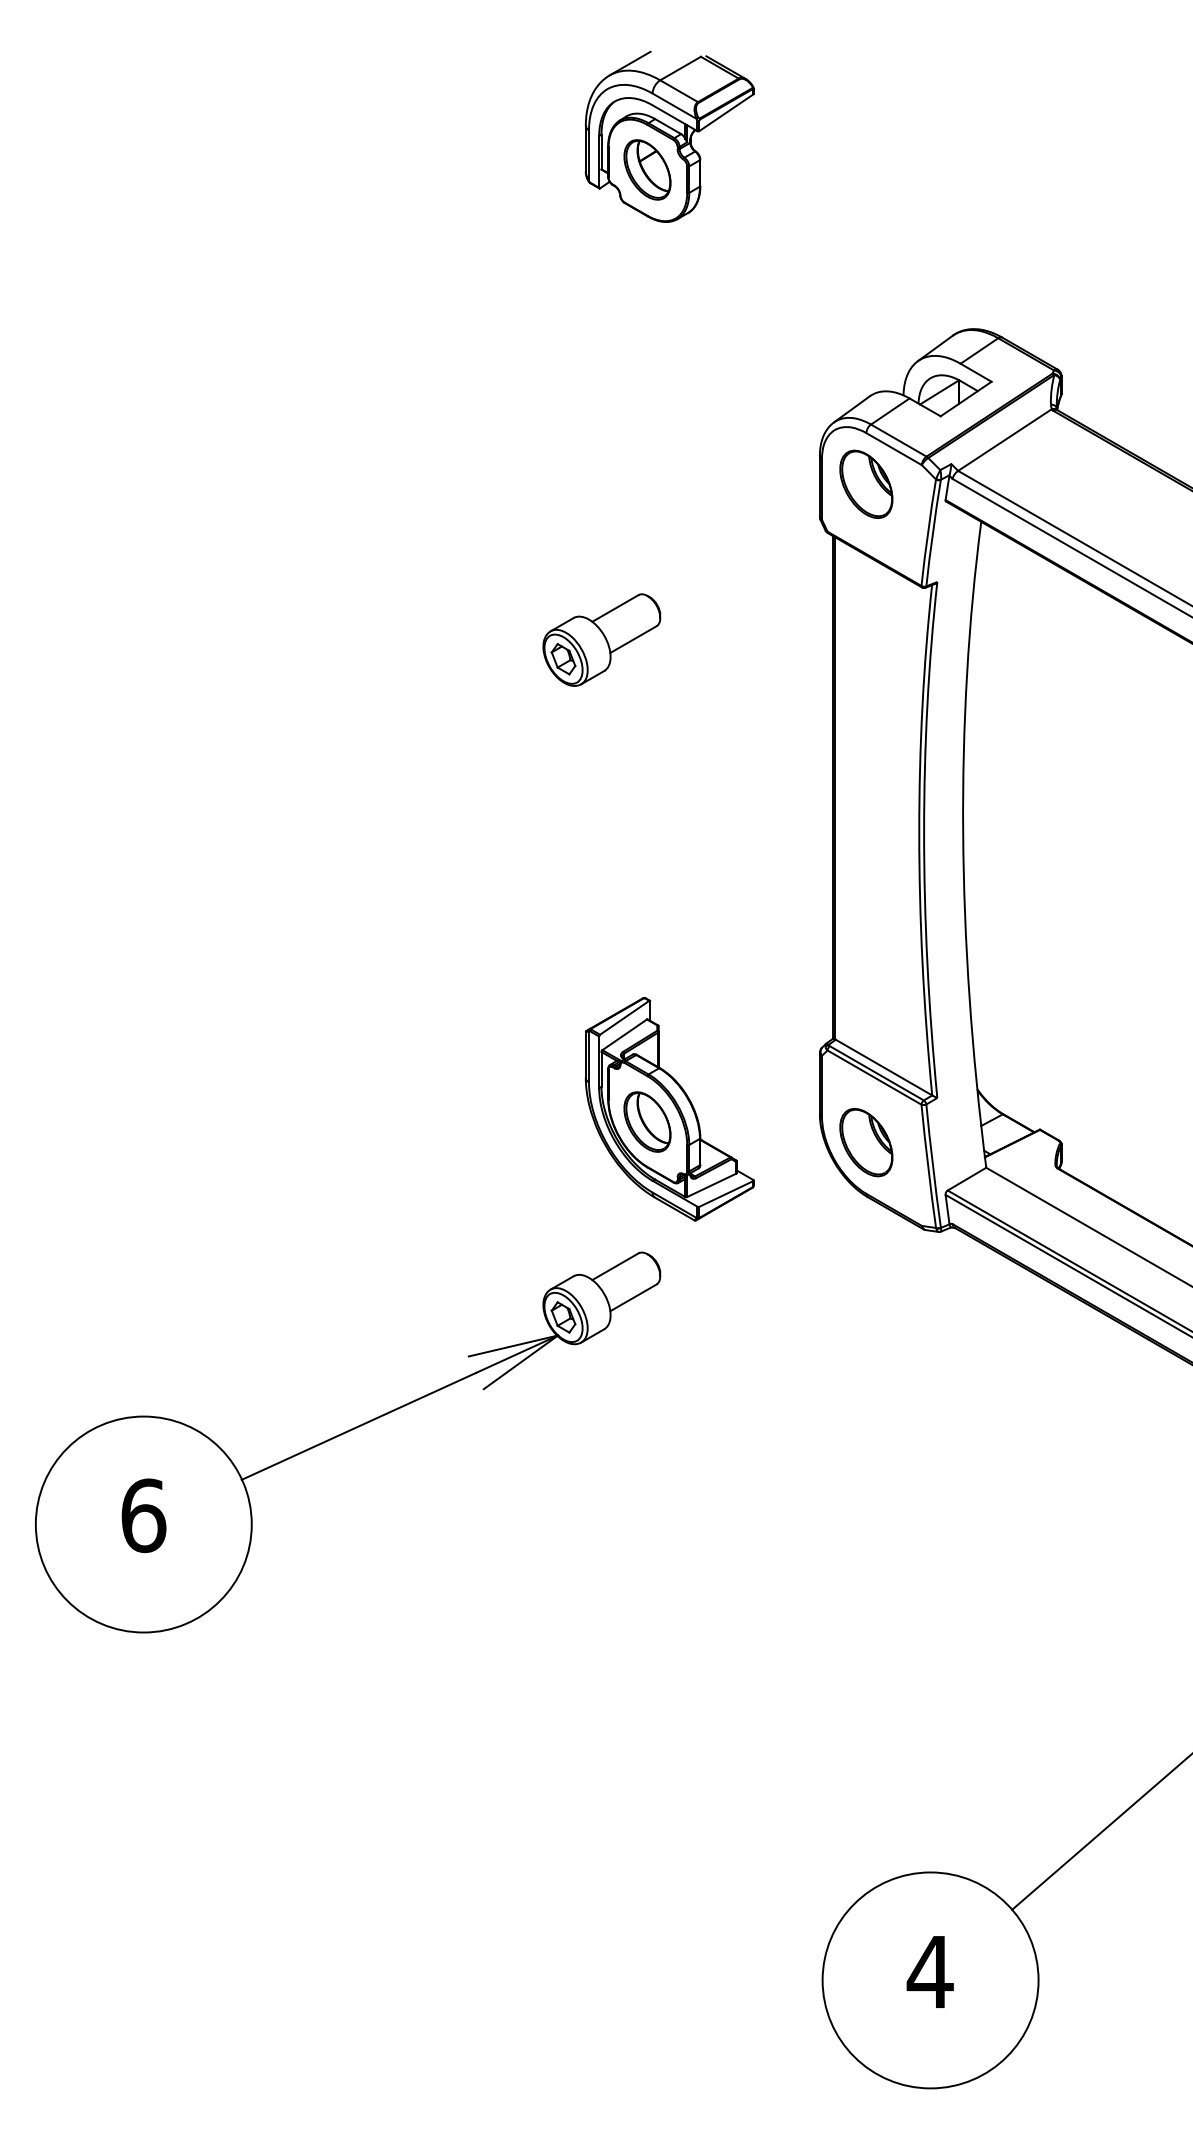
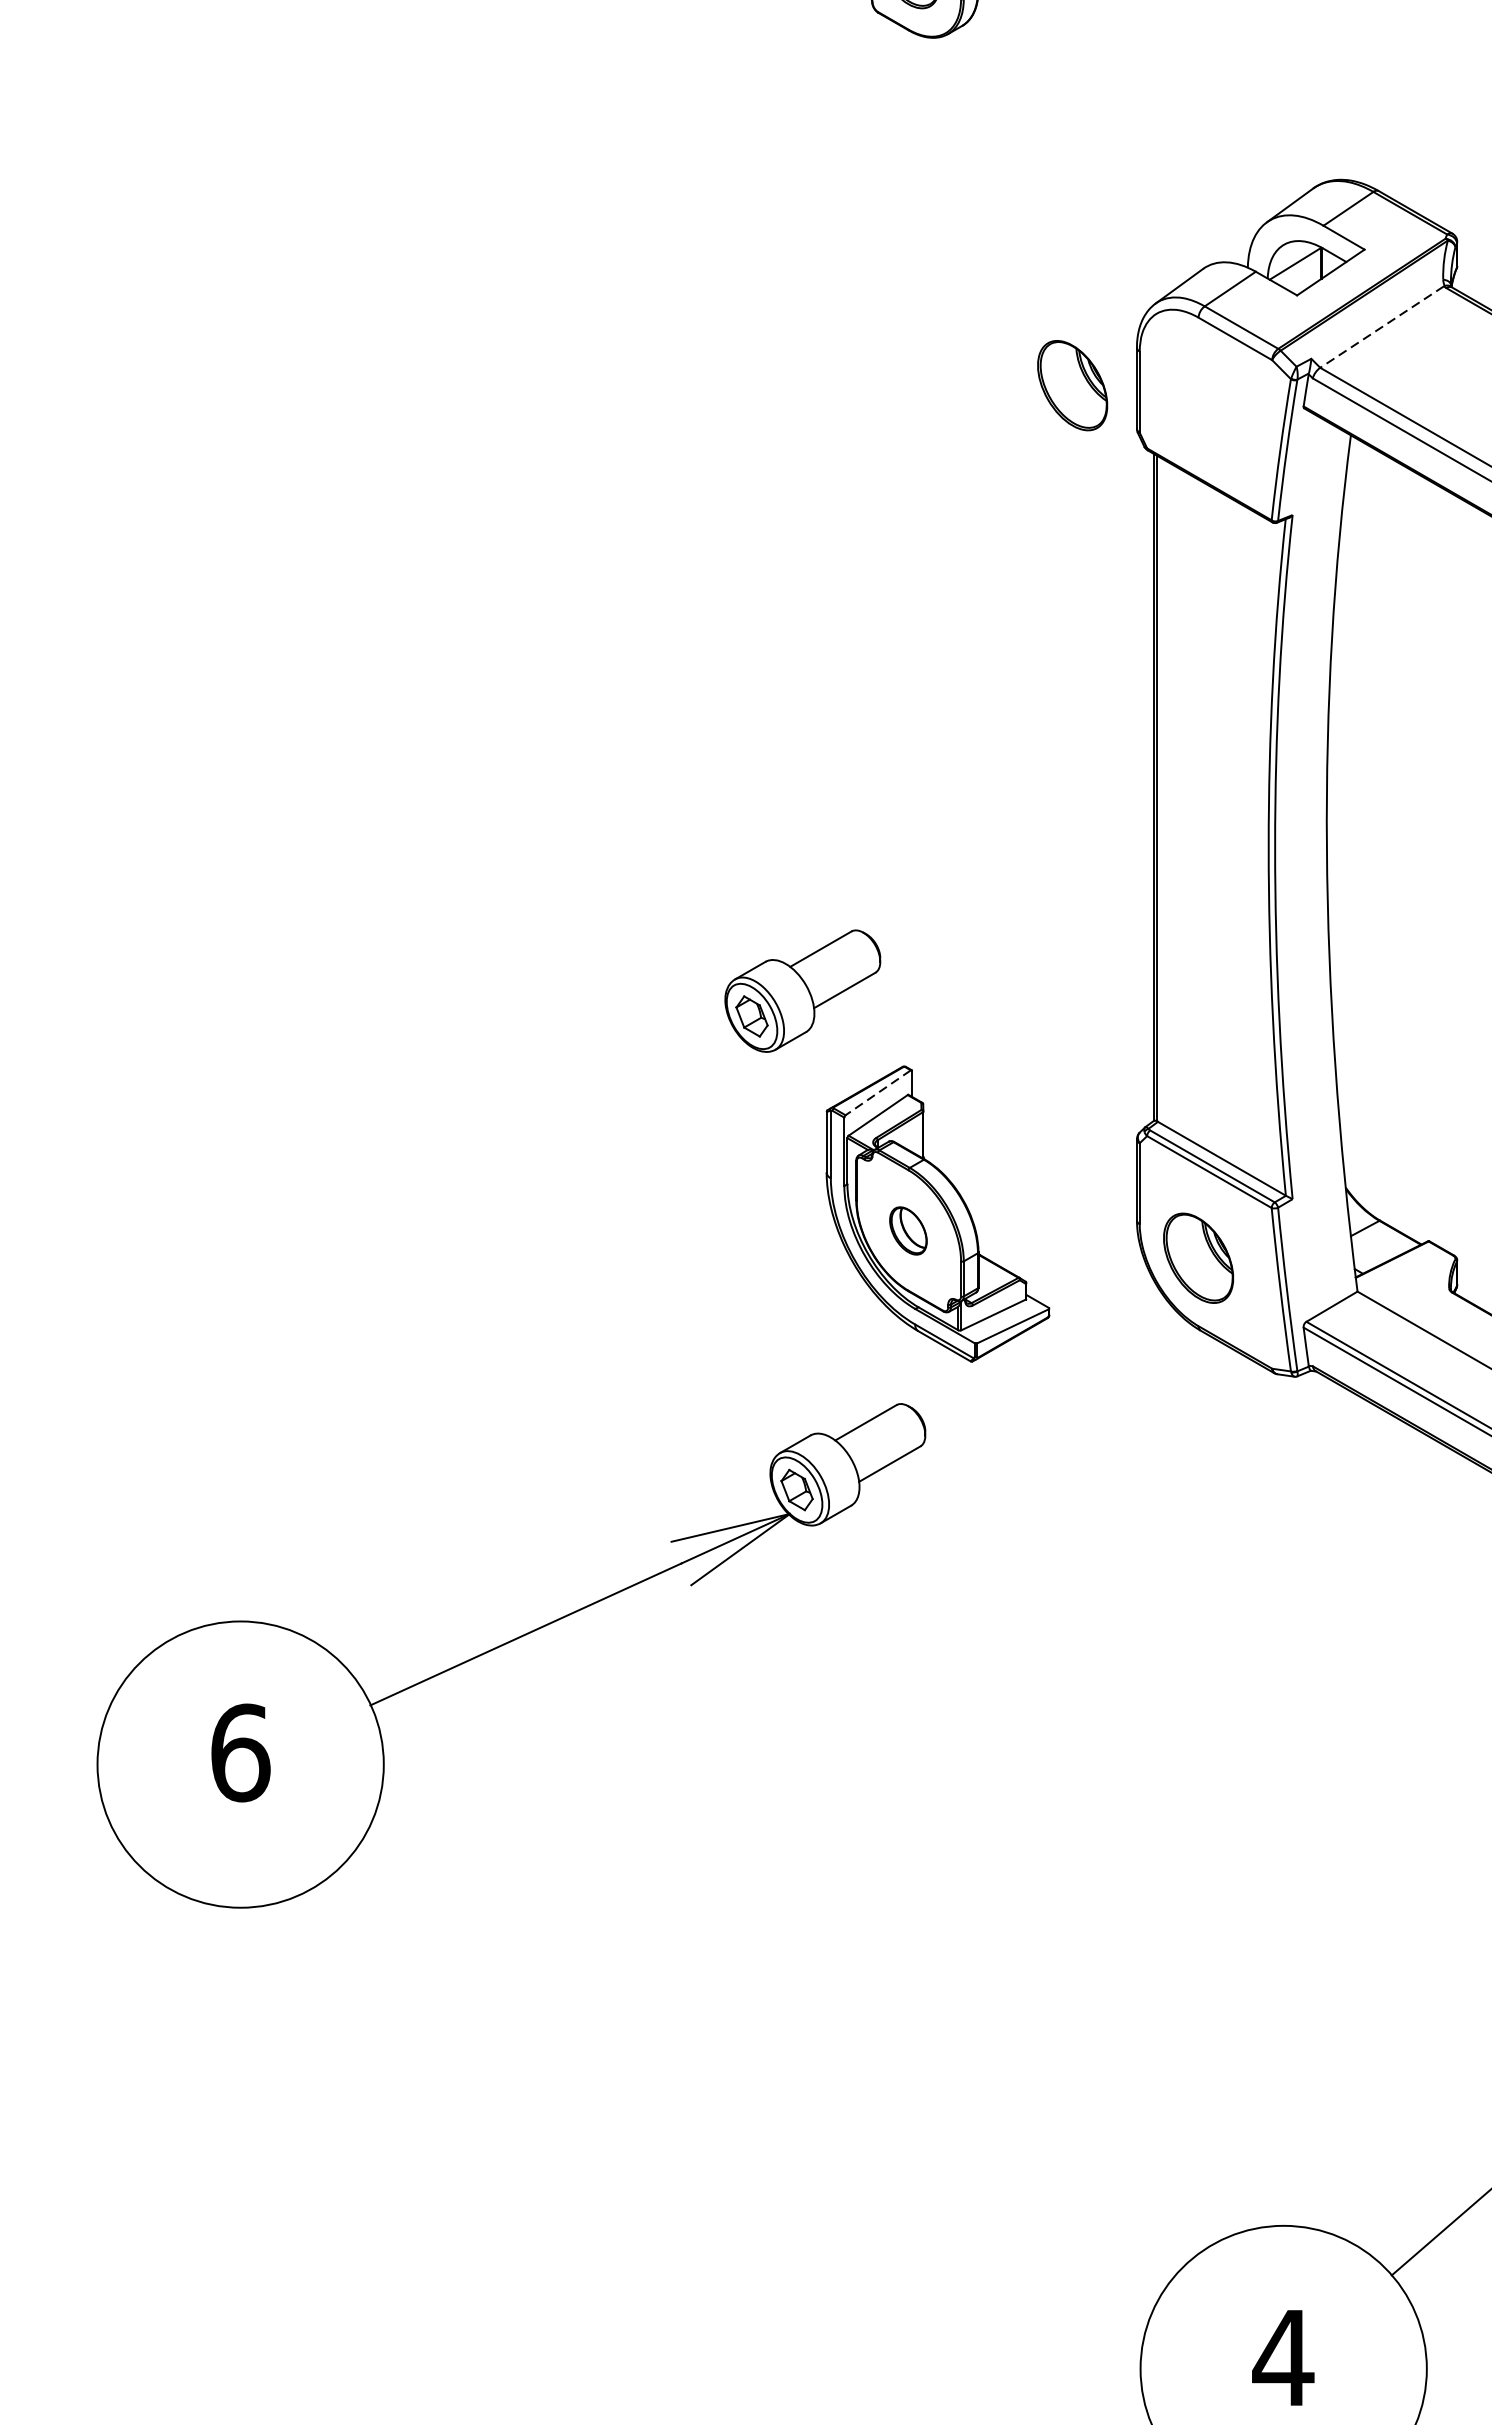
line: (1004, 440) -> (1381, 327), solid -> dashed
part: (866, 483) -> (1072, 384), moved
part: (601, 639) -> (802, 990), moved
line: (624, 1017) -> (877, 1092), solid -> dashed
part: (647, 1121) -> (908, 1230), size x0.6

